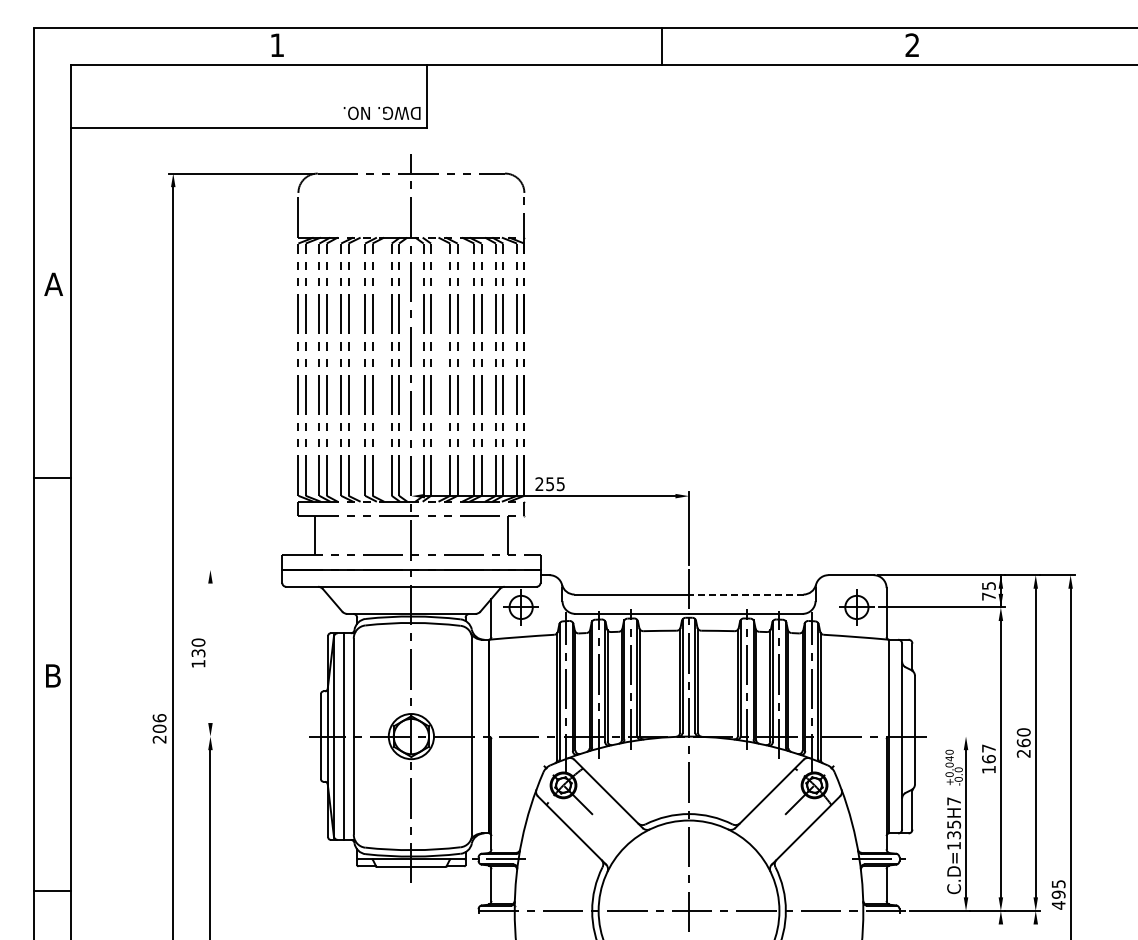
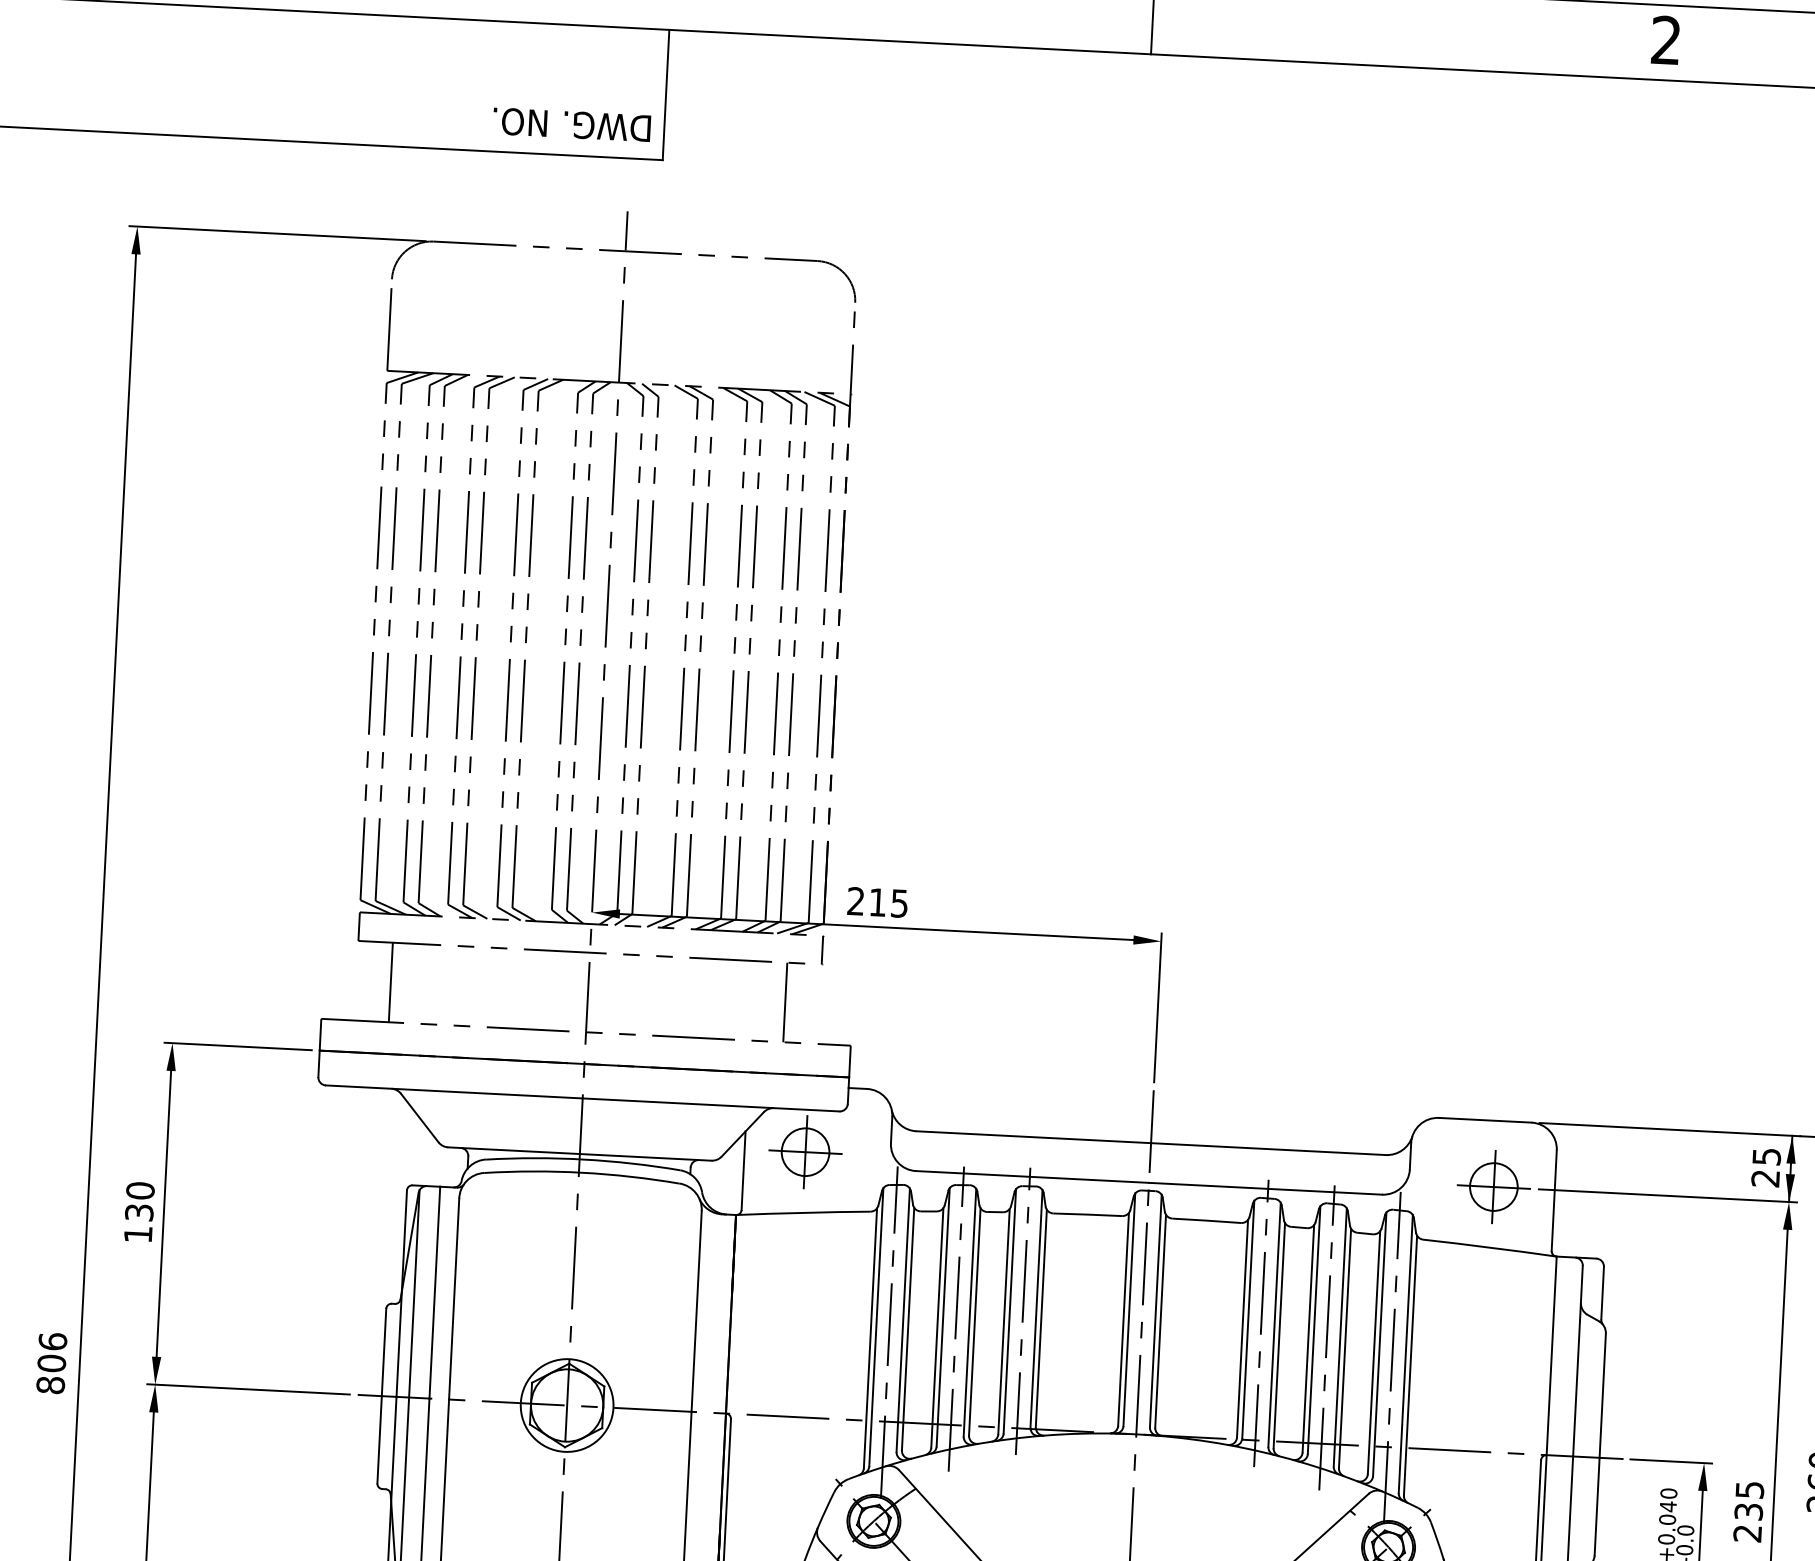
text: (549, 484) -> (876, 903), 255 -> 215
line: (242, 570) -> (238, 1047), added
line: (745, 594) -> (1266, 1148), dashed -> solid
text: (988, 596) -> (1764, 1178), 75 -> 25
line: (210, 653) -> (163, 1214), added
line: (255, 736) -> (247, 1389), added
line: (949, 736) -> (1670, 1461), added
text: (159, 739) -> (50, 1385), 206 -> 806
text: (988, 758) -> (1747, 1510), 167 -> 235

